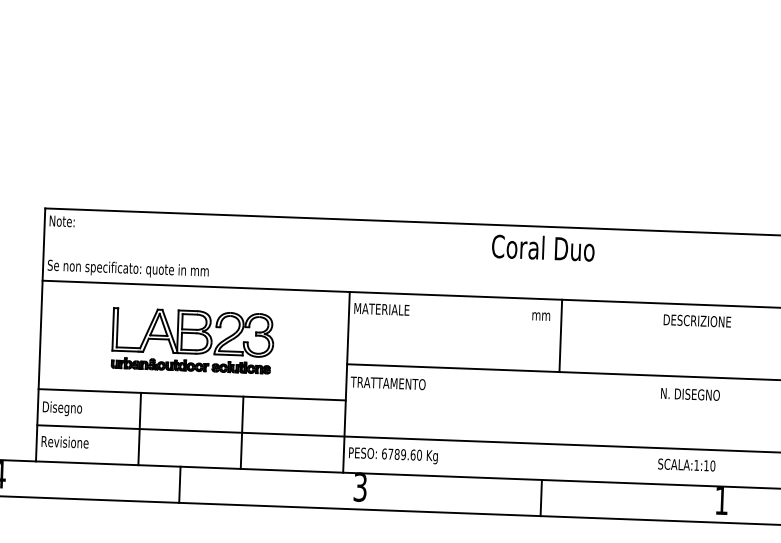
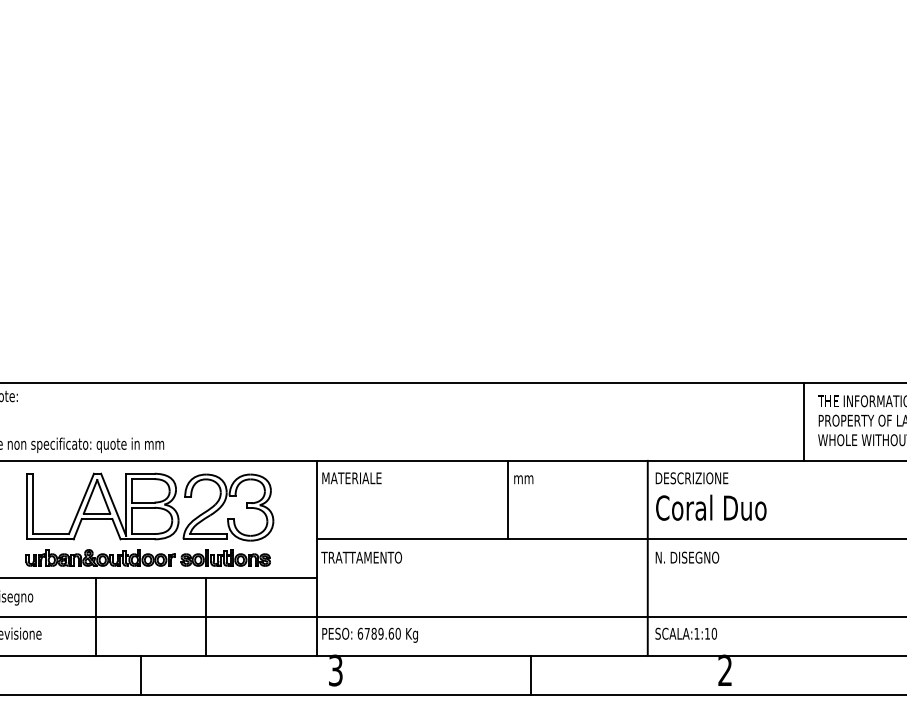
text: (543, 247) -> (711, 507), moved
line: (560, 335) -> (507, 499), moved
part: (192, 340) -> (149, 519), size x1.43
line: (653, 392) -> (647, 557), added
text: (721, 499) -> (724, 669), 1 -> 2

